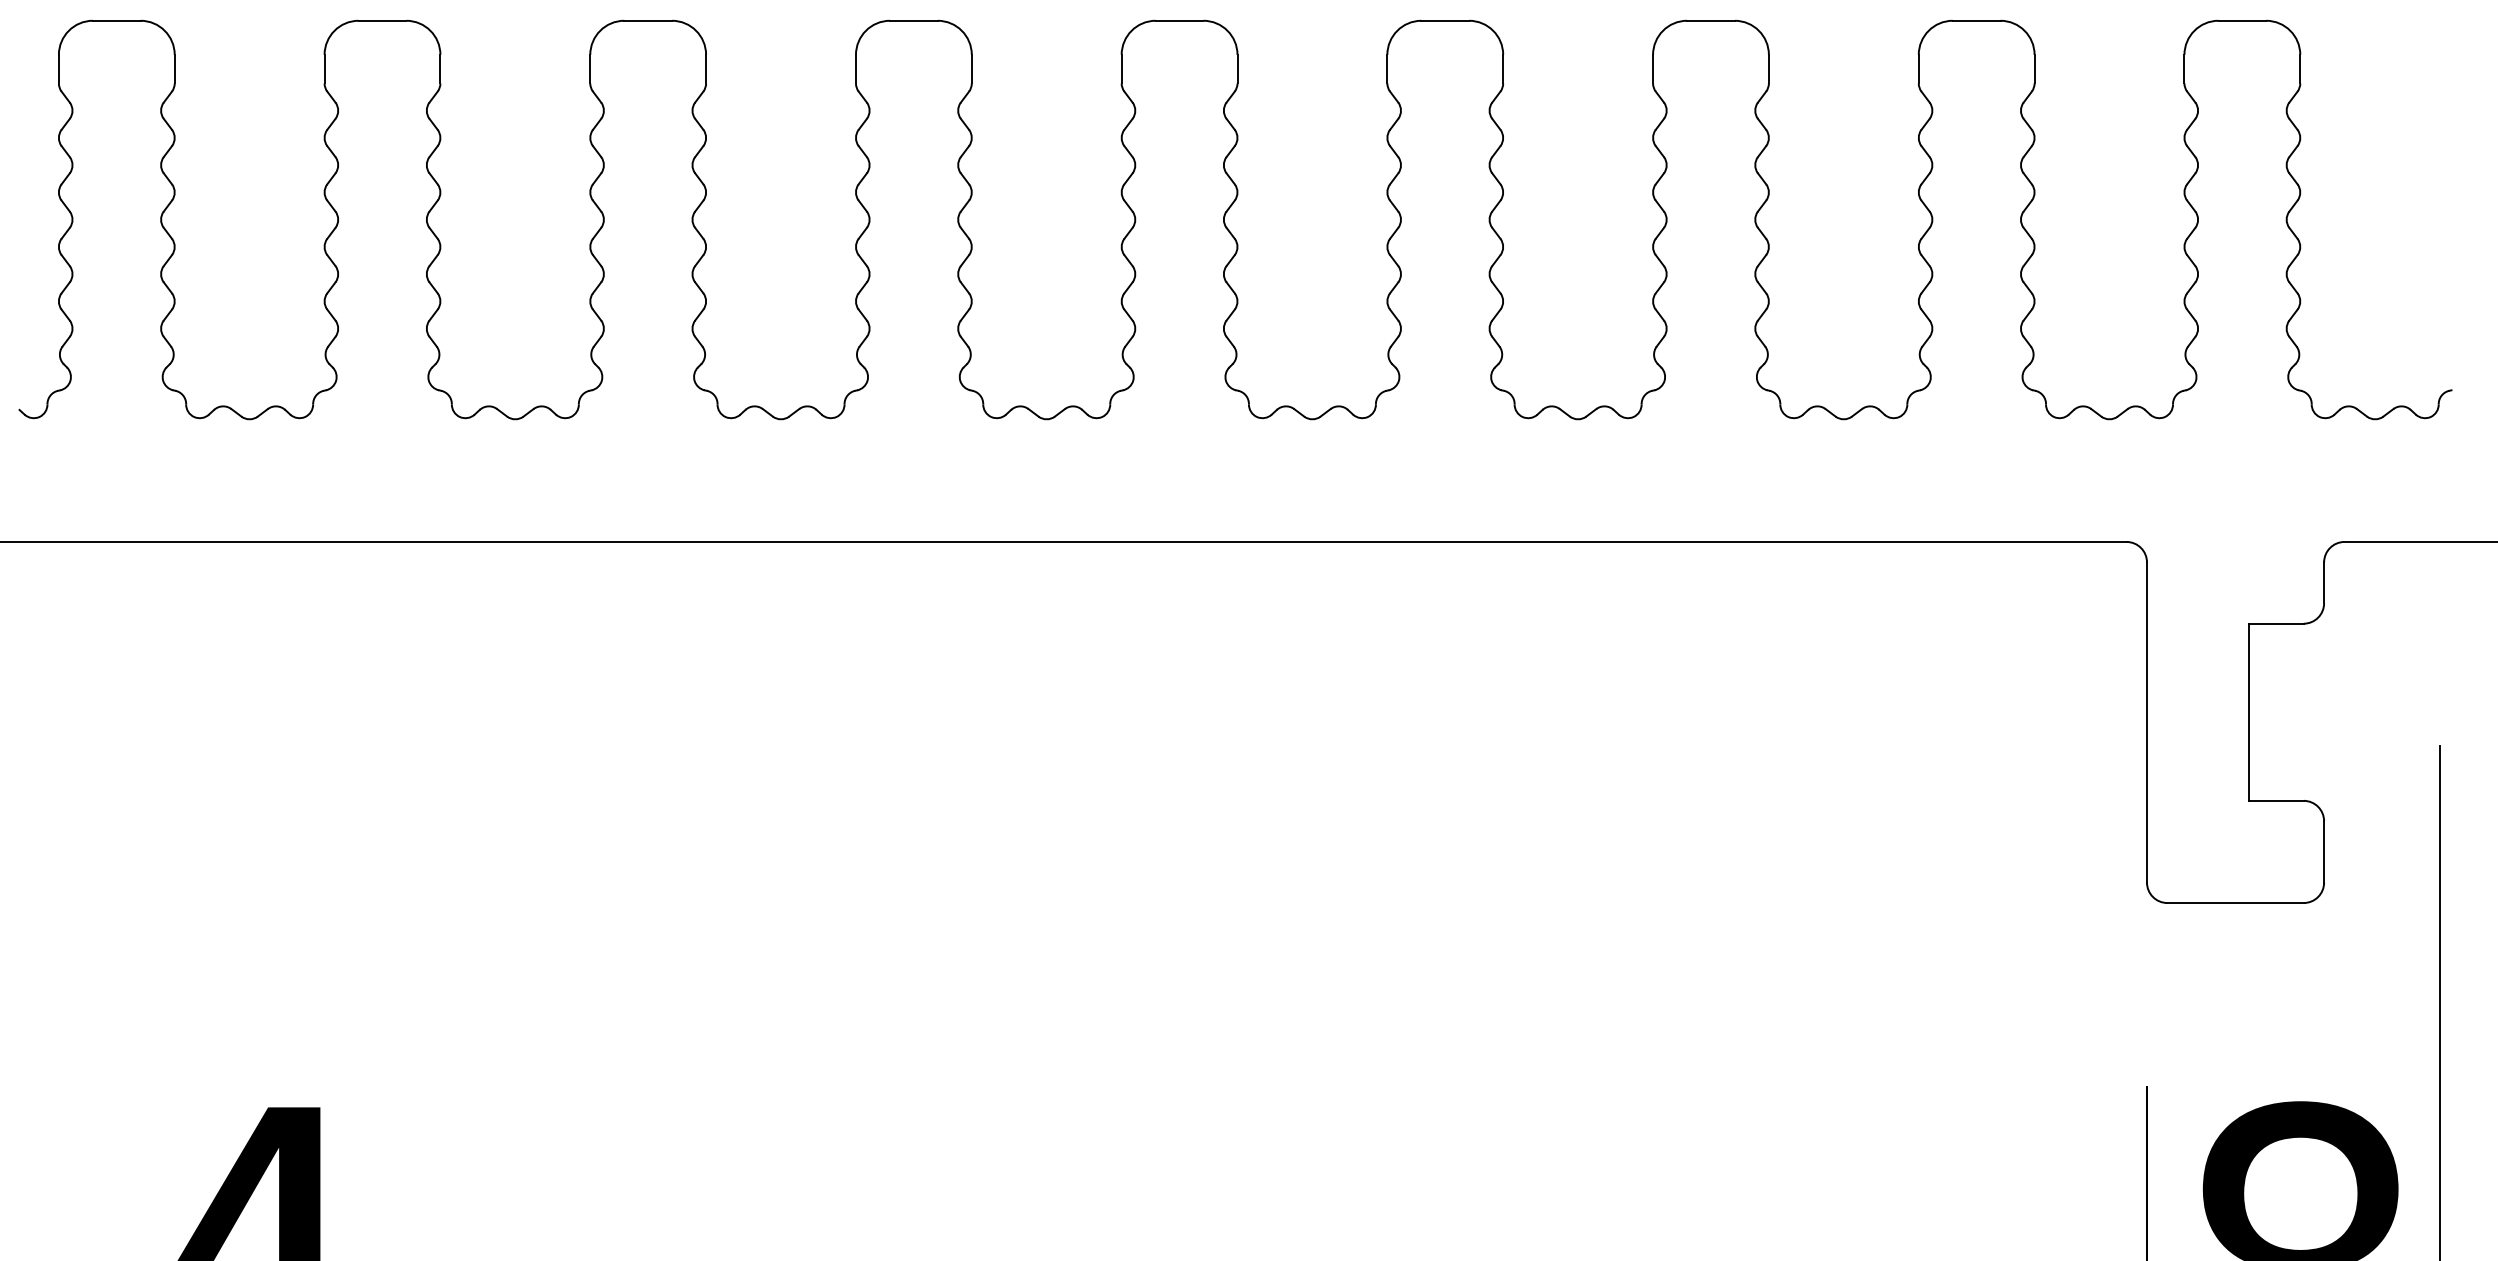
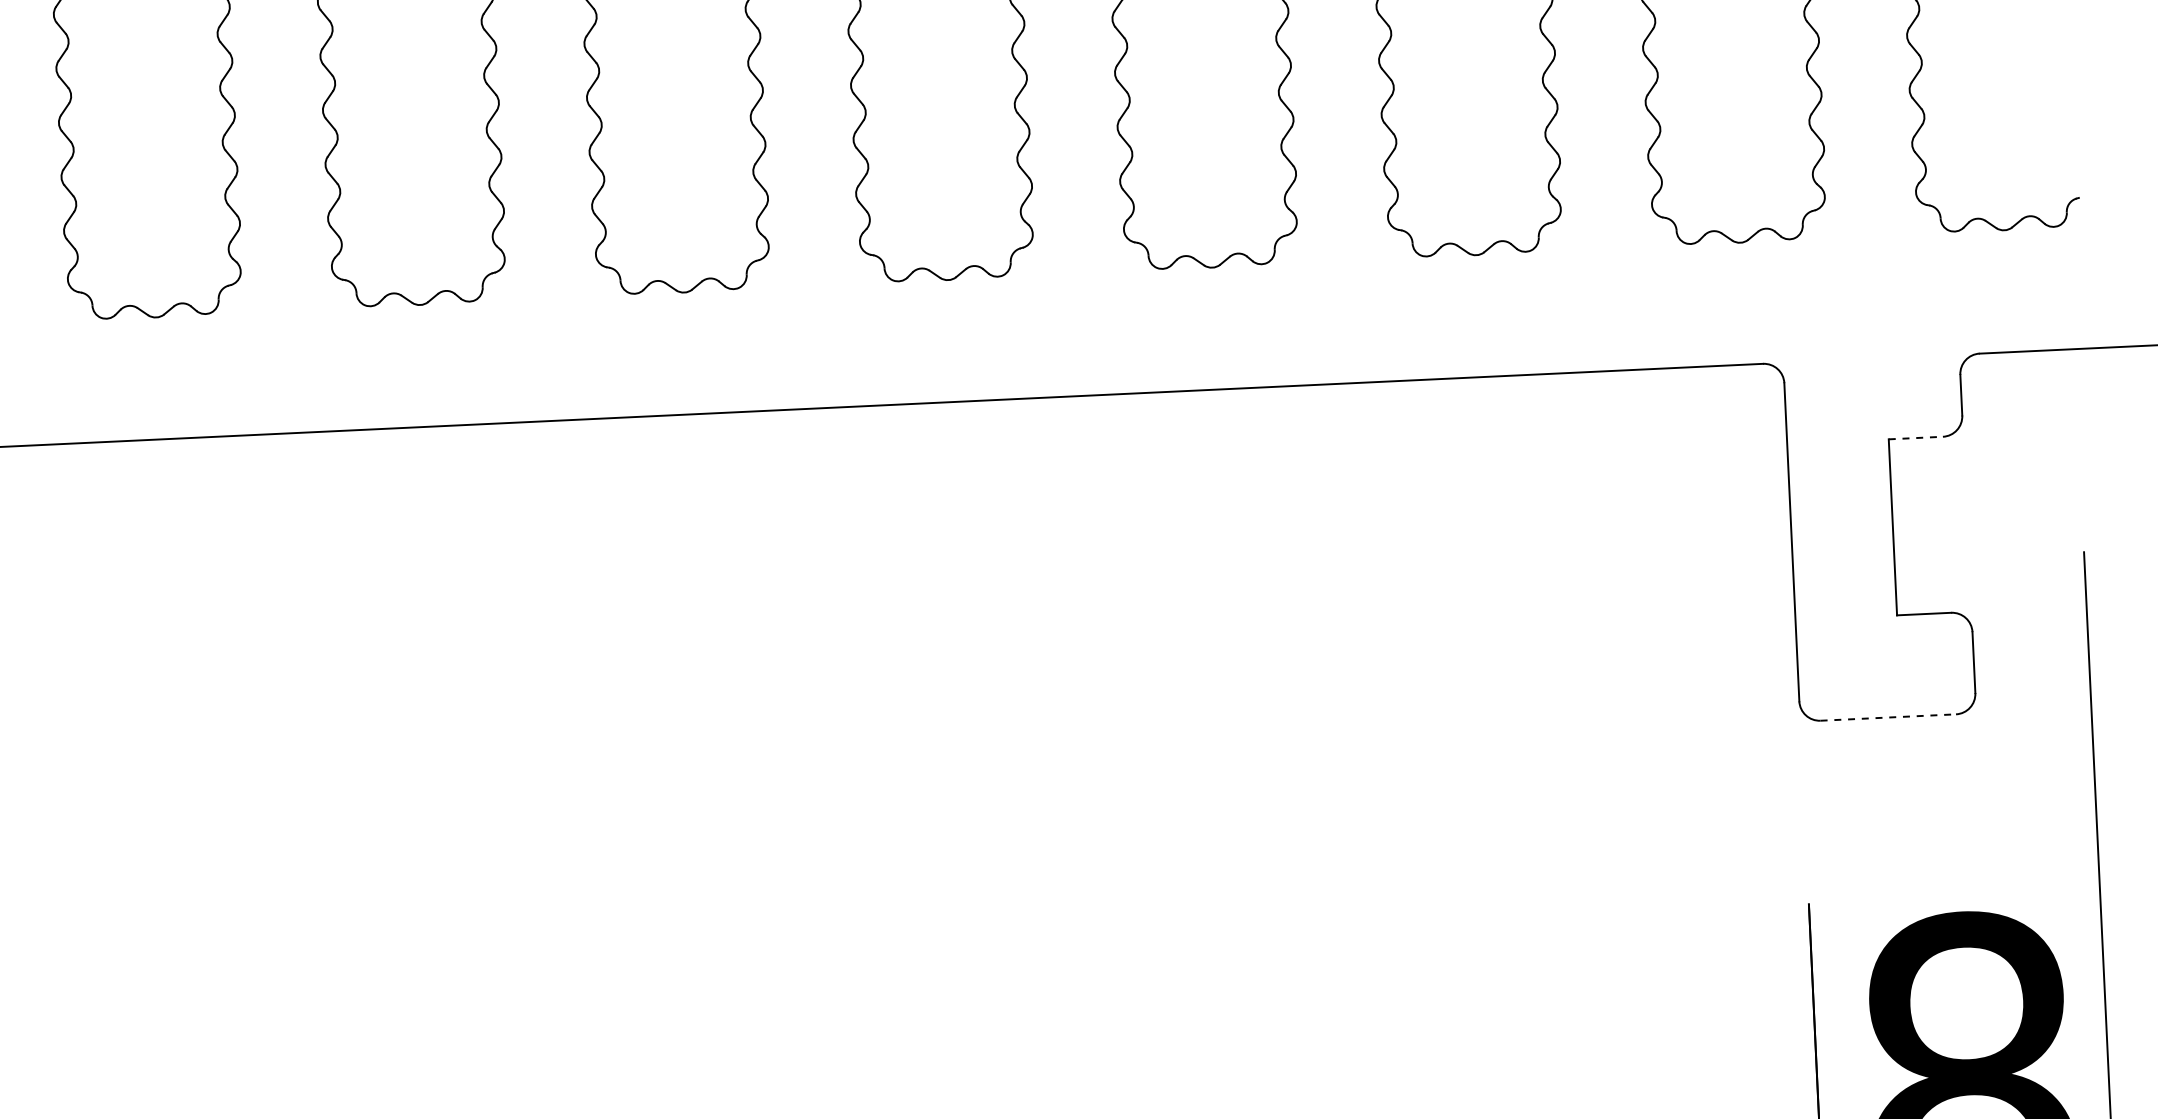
line: (2276, 623) -> (1915, 437), solid -> dashed
line: (2236, 903) -> (1889, 717), solid -> dashed

